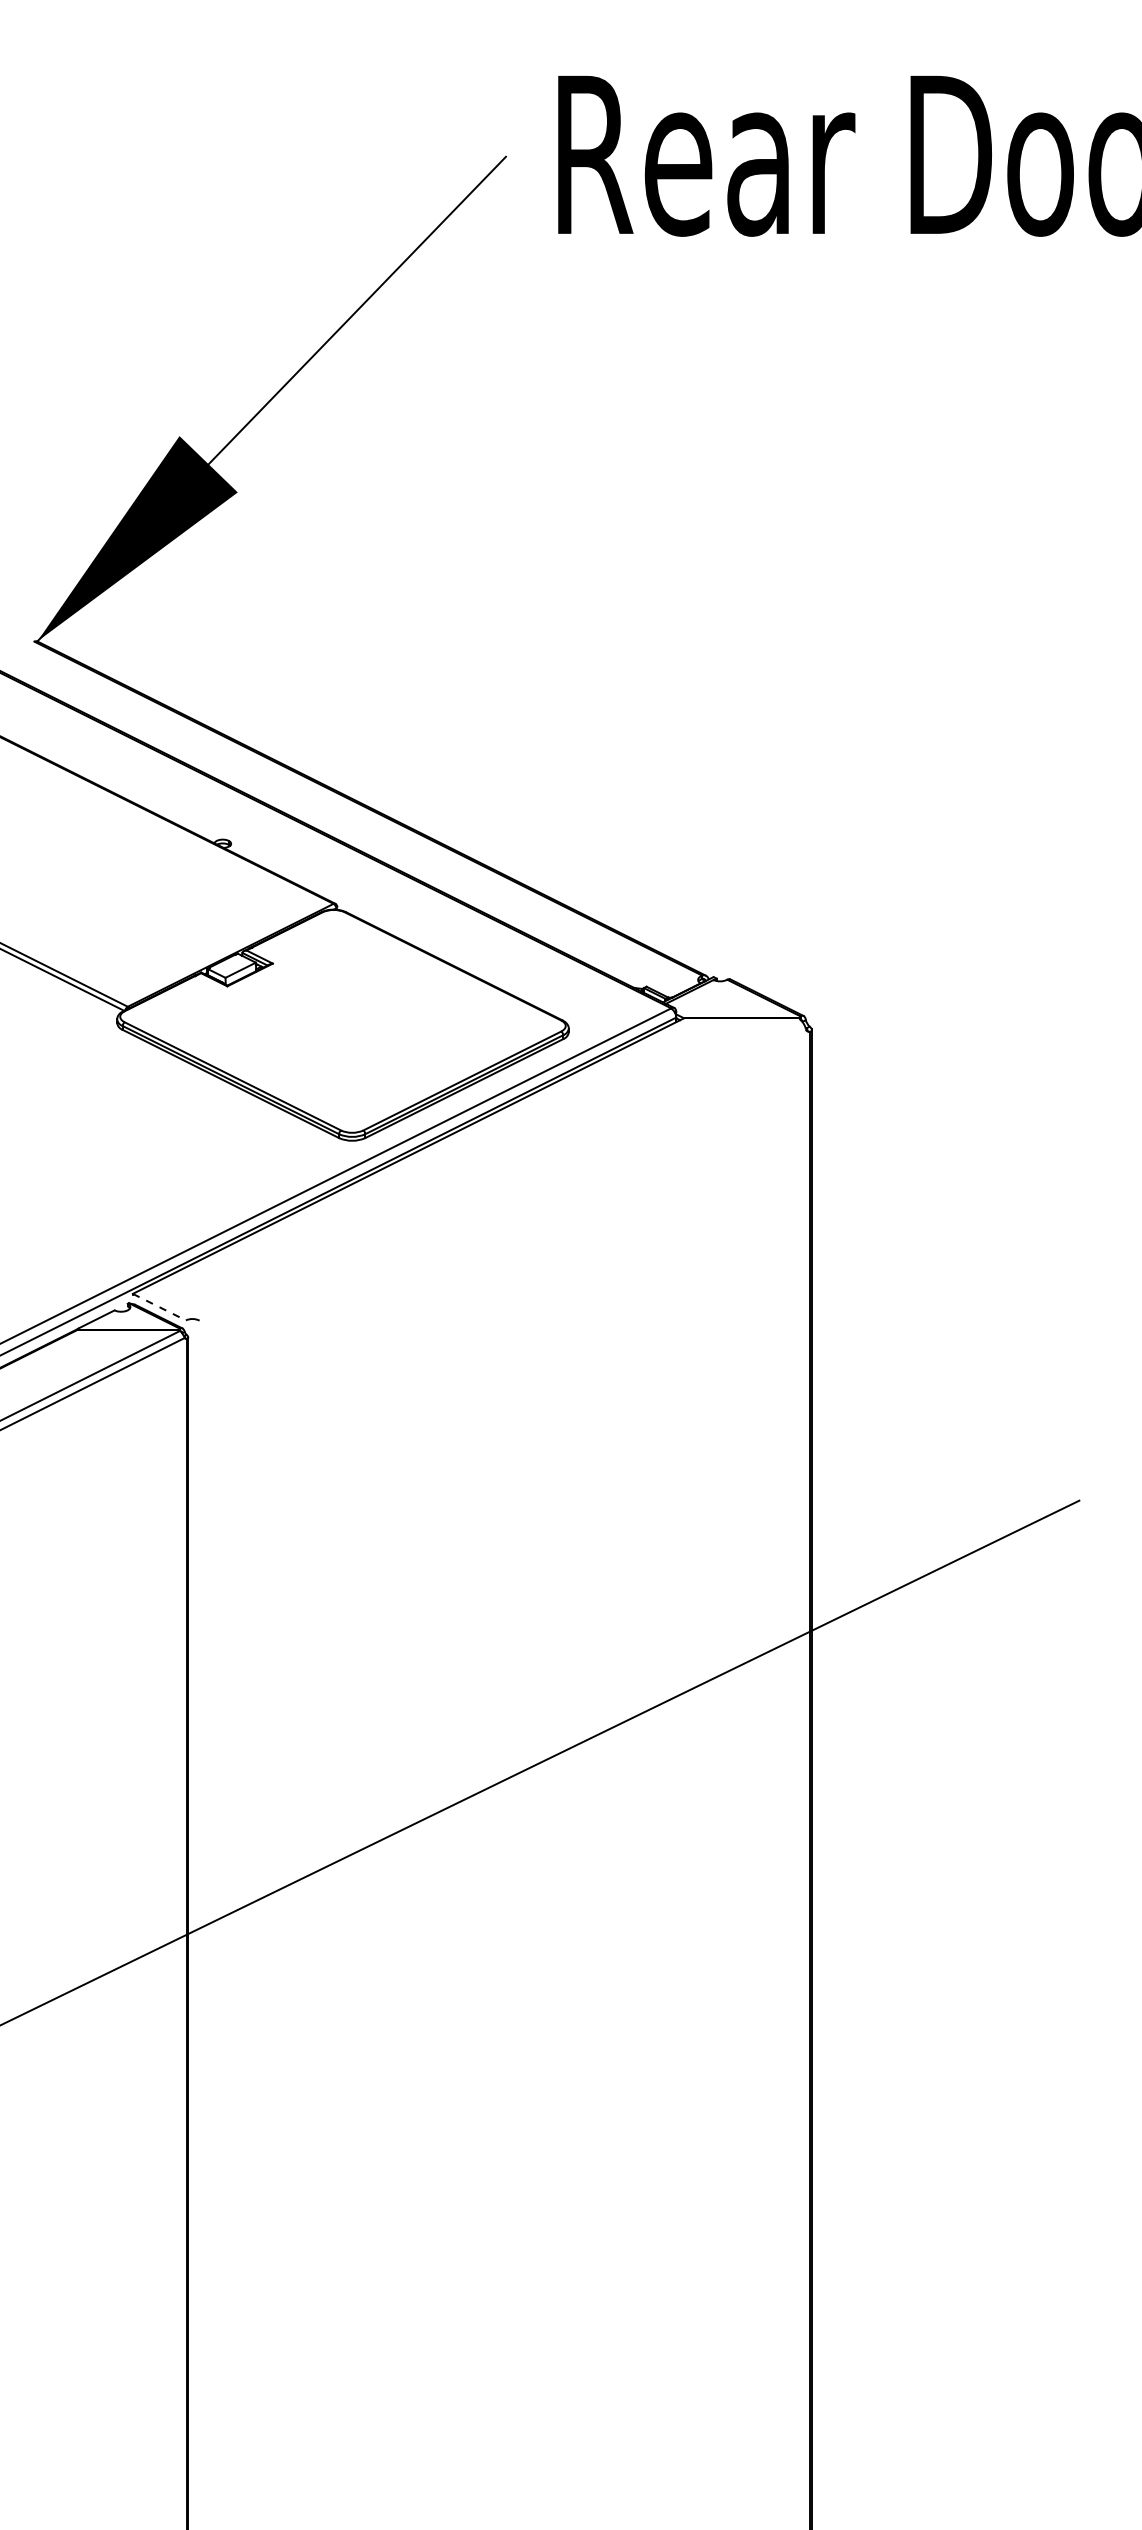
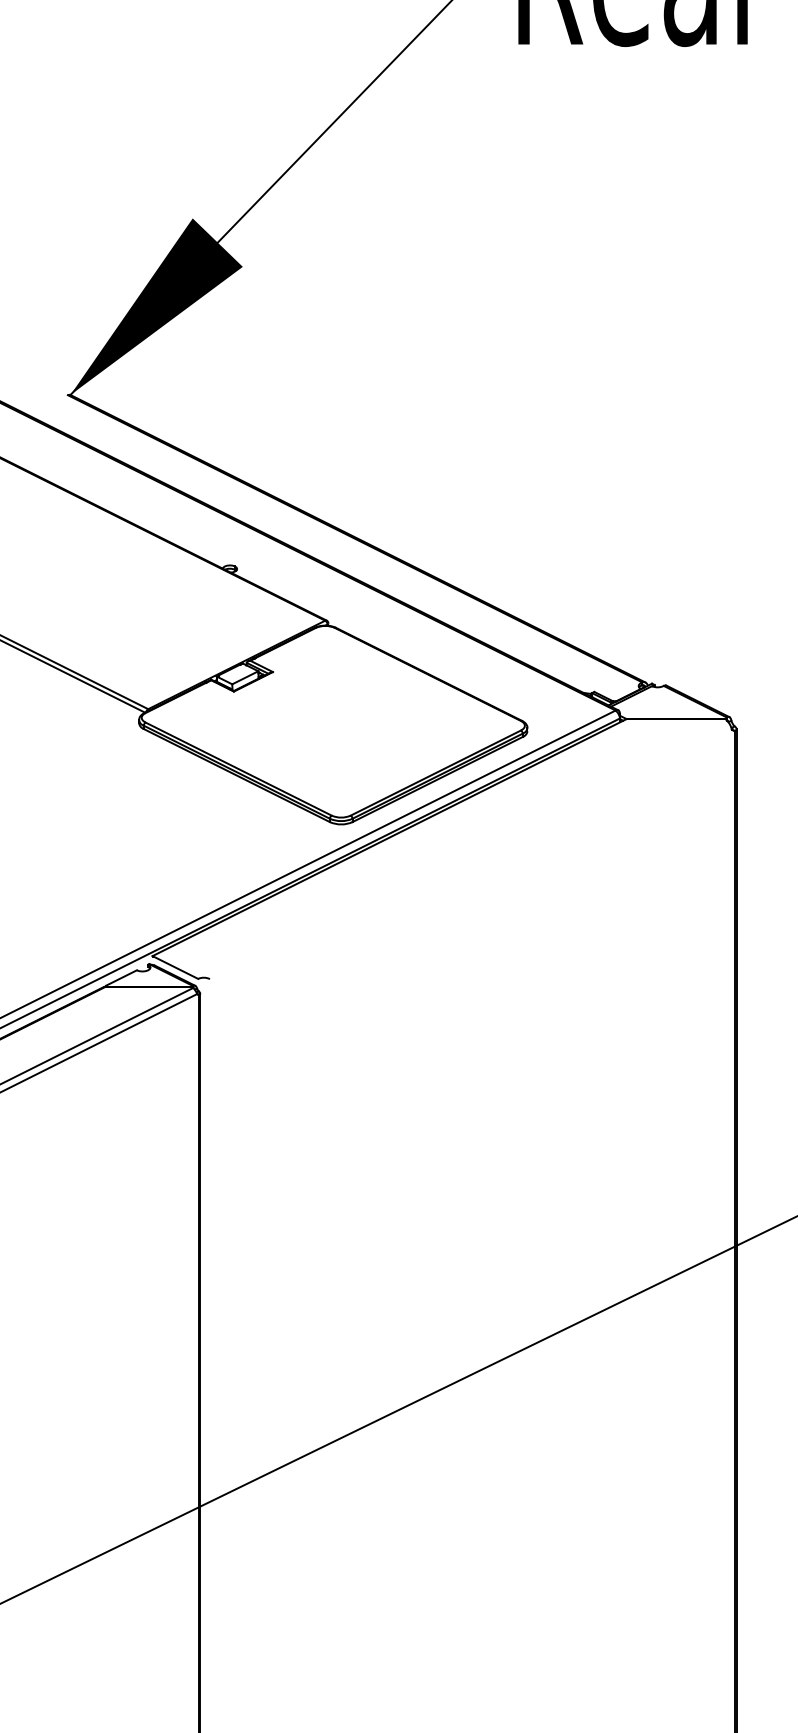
line: (159, 1307) -> (175, 967), dashed -> solid

